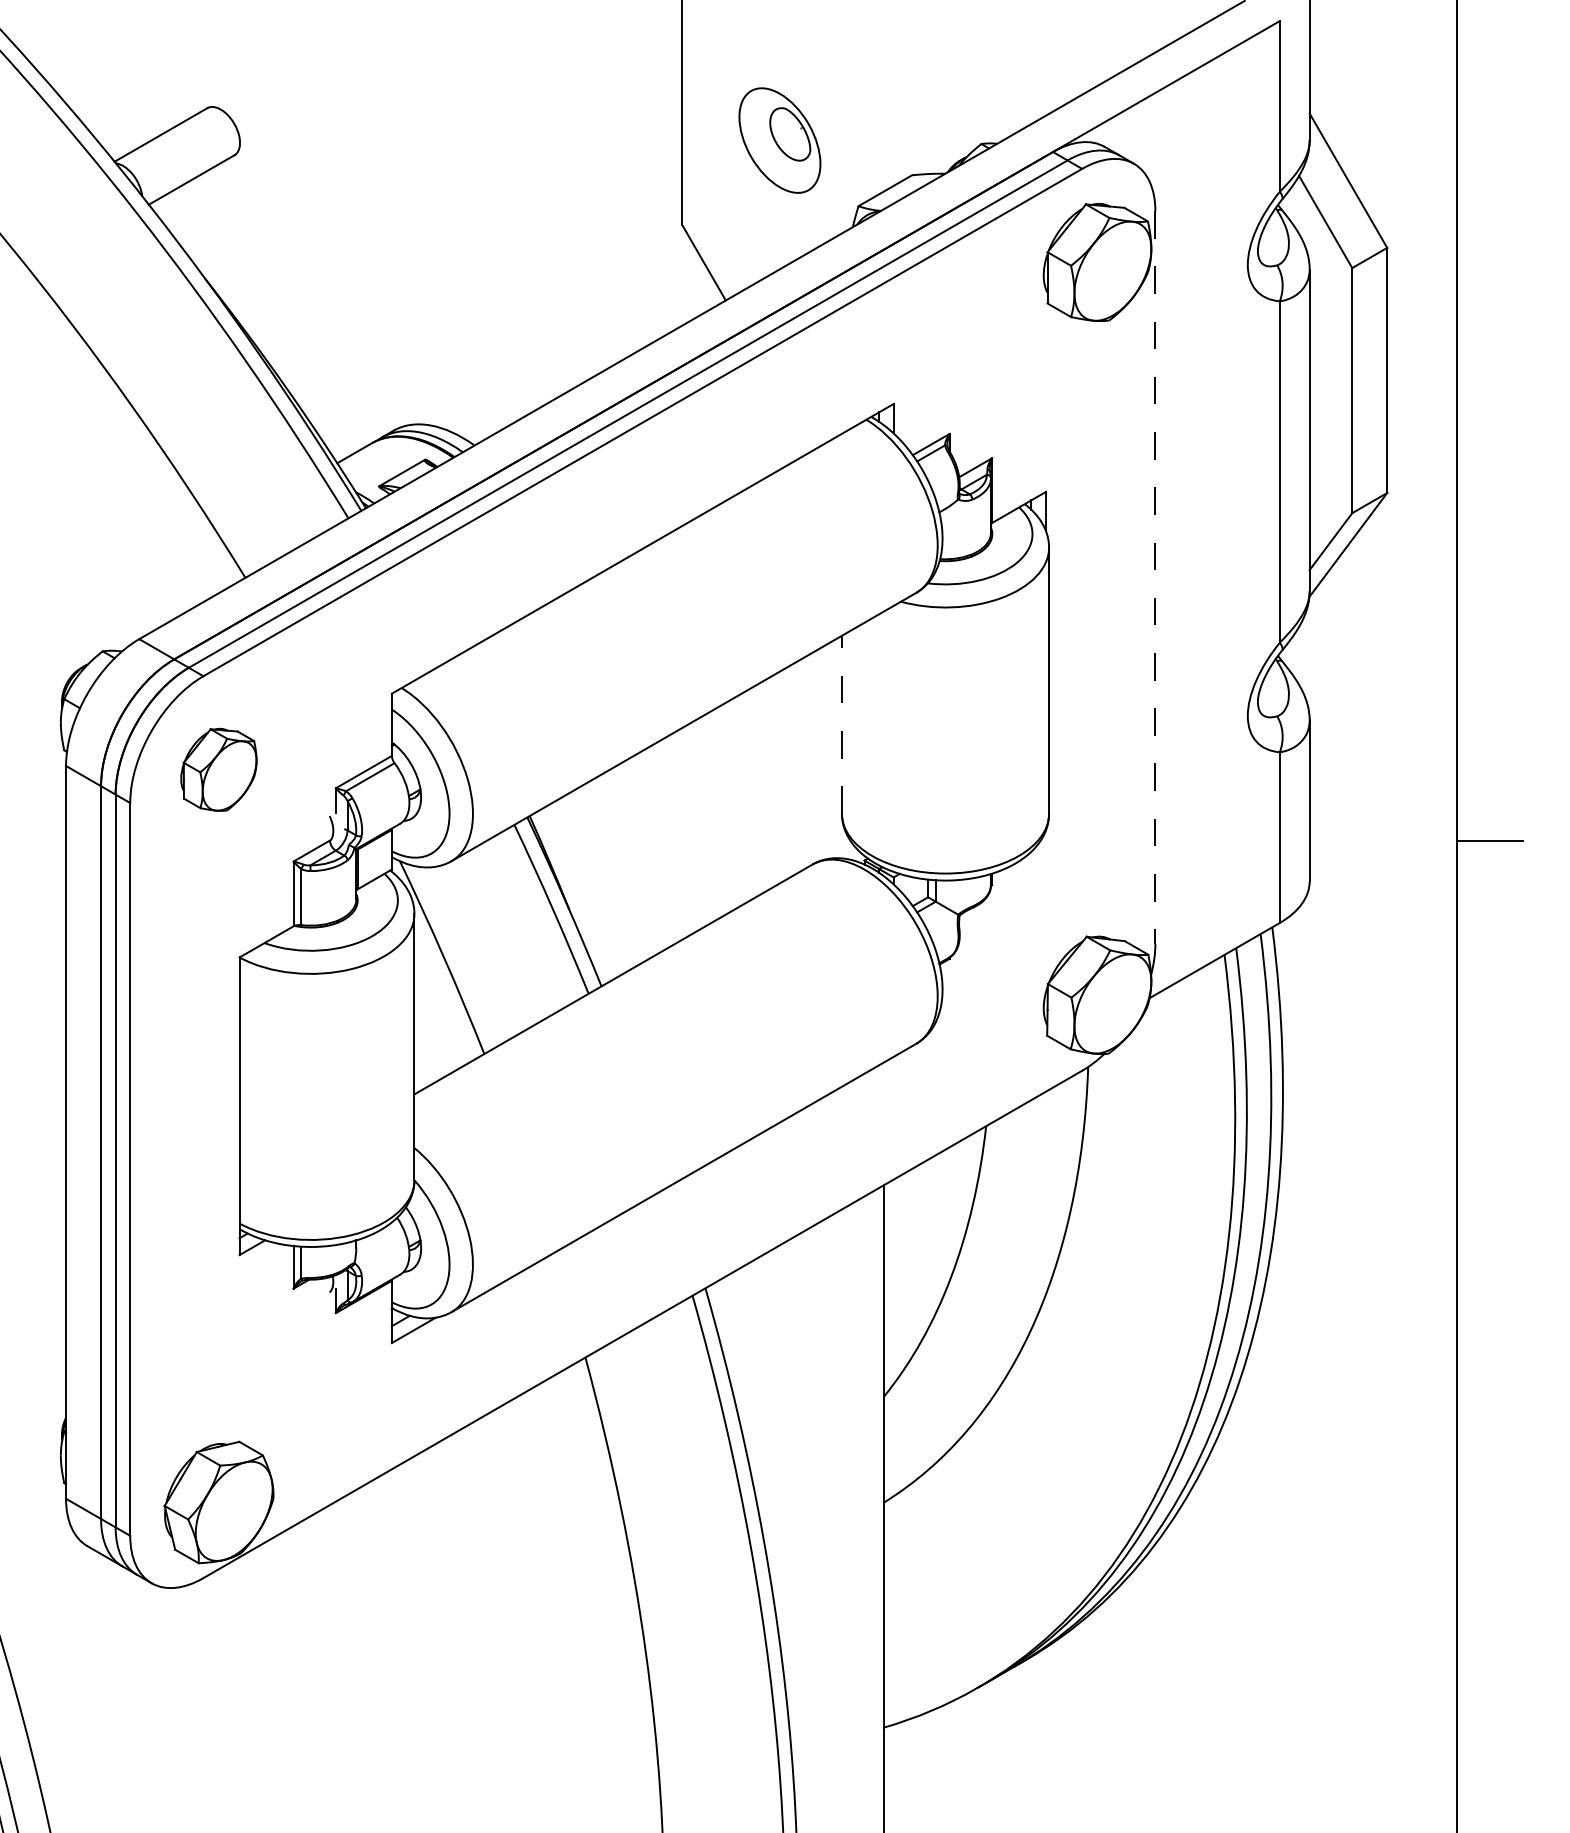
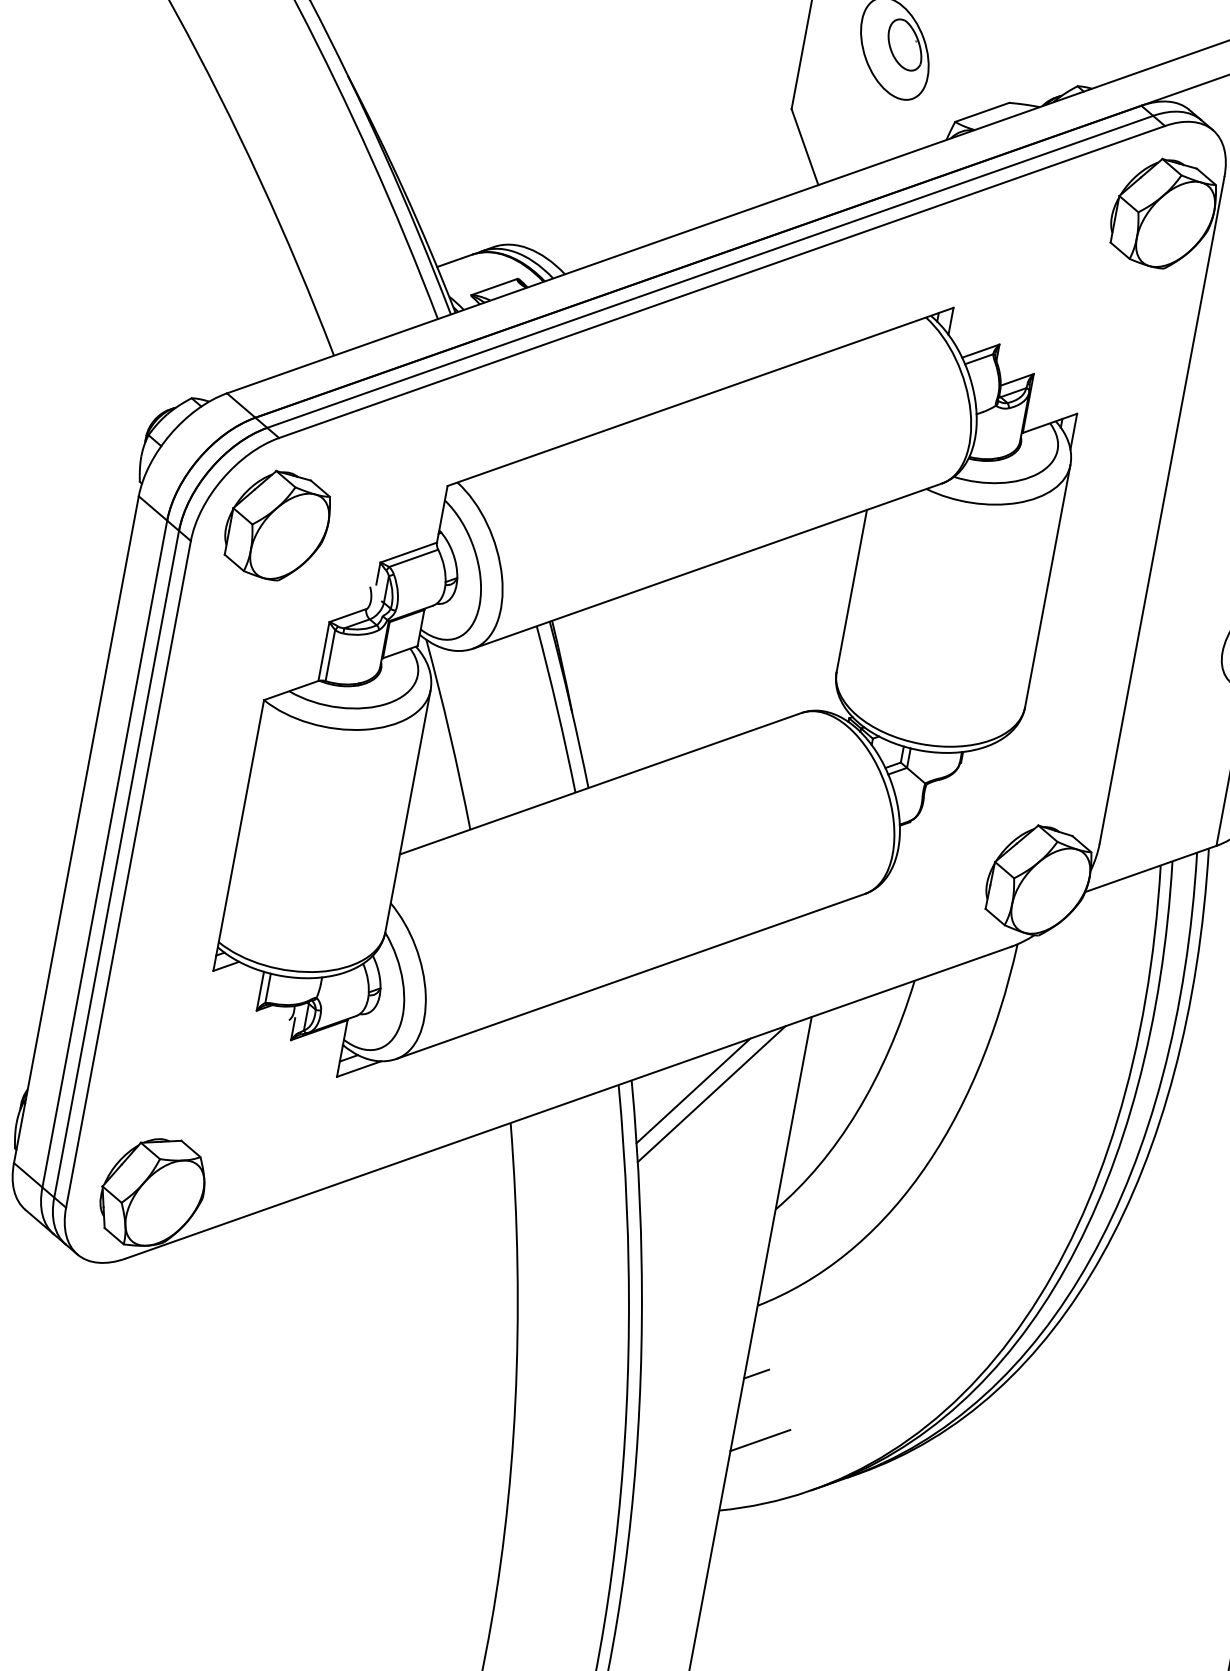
line: (1155, 578) -> (1162, 511), dashed -> solid
line: (841, 724) -> (851, 590), dashed -> solid
part: (218, 769) -> (276, 525), size x1.43
line: (773, 1286) -> (693, 1090), added
line: (793, 1286) -> (712, 1093), added
line: (896, 1575) -> (756, 1374), added
line: (913, 1644) -> (760, 1439), added

